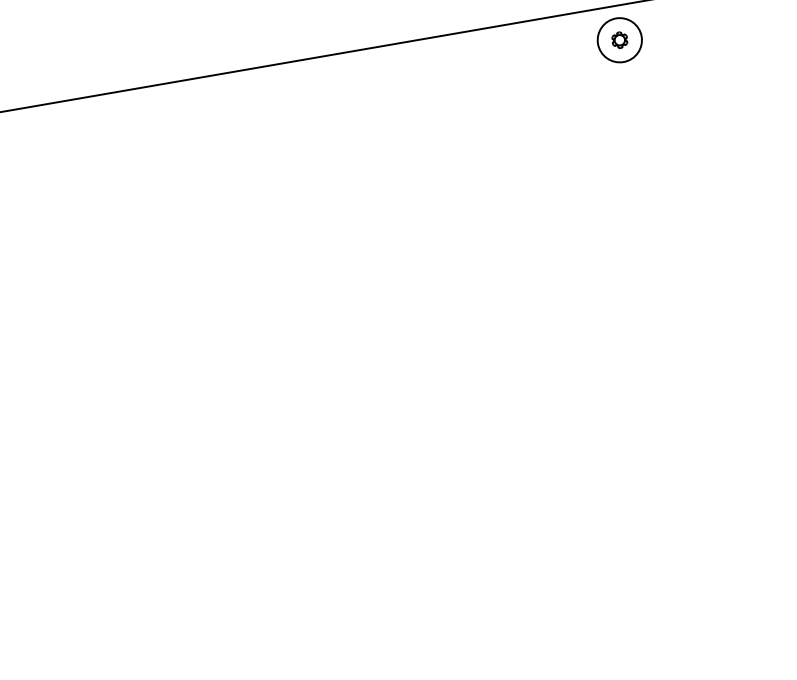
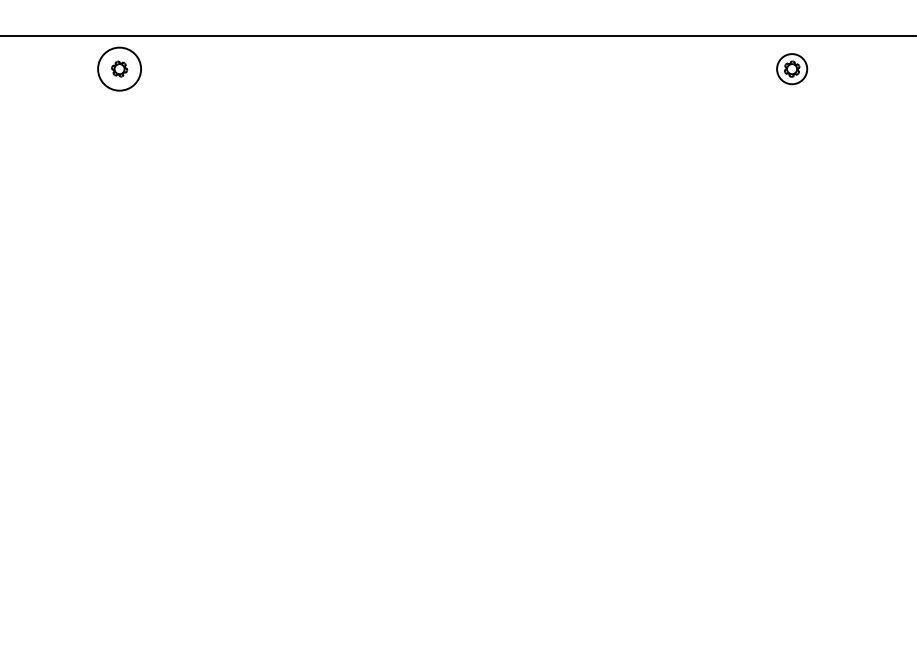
circle: (619, 39) -> (791, 68), size x0.7

